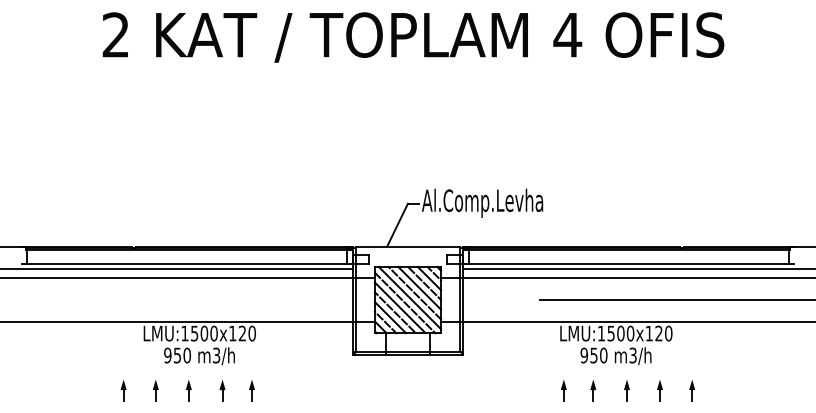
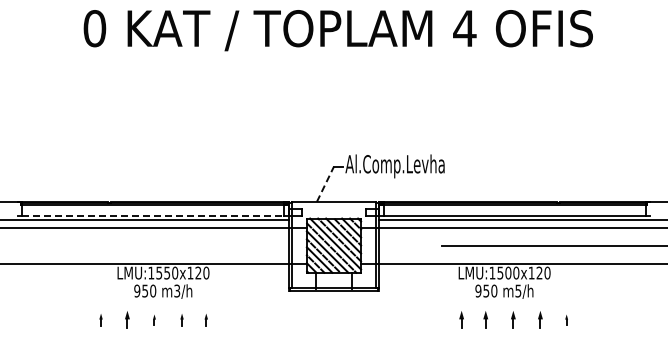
text: (115, 34) -> (94, 28), 2 -> 0
line: (397, 224) -> (325, 183), solid -> dashed
line: (187, 263) -> (153, 215), solid -> dashed
text: (204, 332) -> (167, 272), LMU:1500x120 -> LMU:1550x120
text: (633, 354) -> (518, 290), m3/h -> m5/h
part: (122, 390) -> (100, 319), size x0.7
part: (188, 390) -> (154, 319), size x0.6
part: (221, 390) -> (181, 319), size x0.7
part: (252, 390) -> (206, 319), size x0.7
part: (691, 390) -> (566, 319), size x0.6

